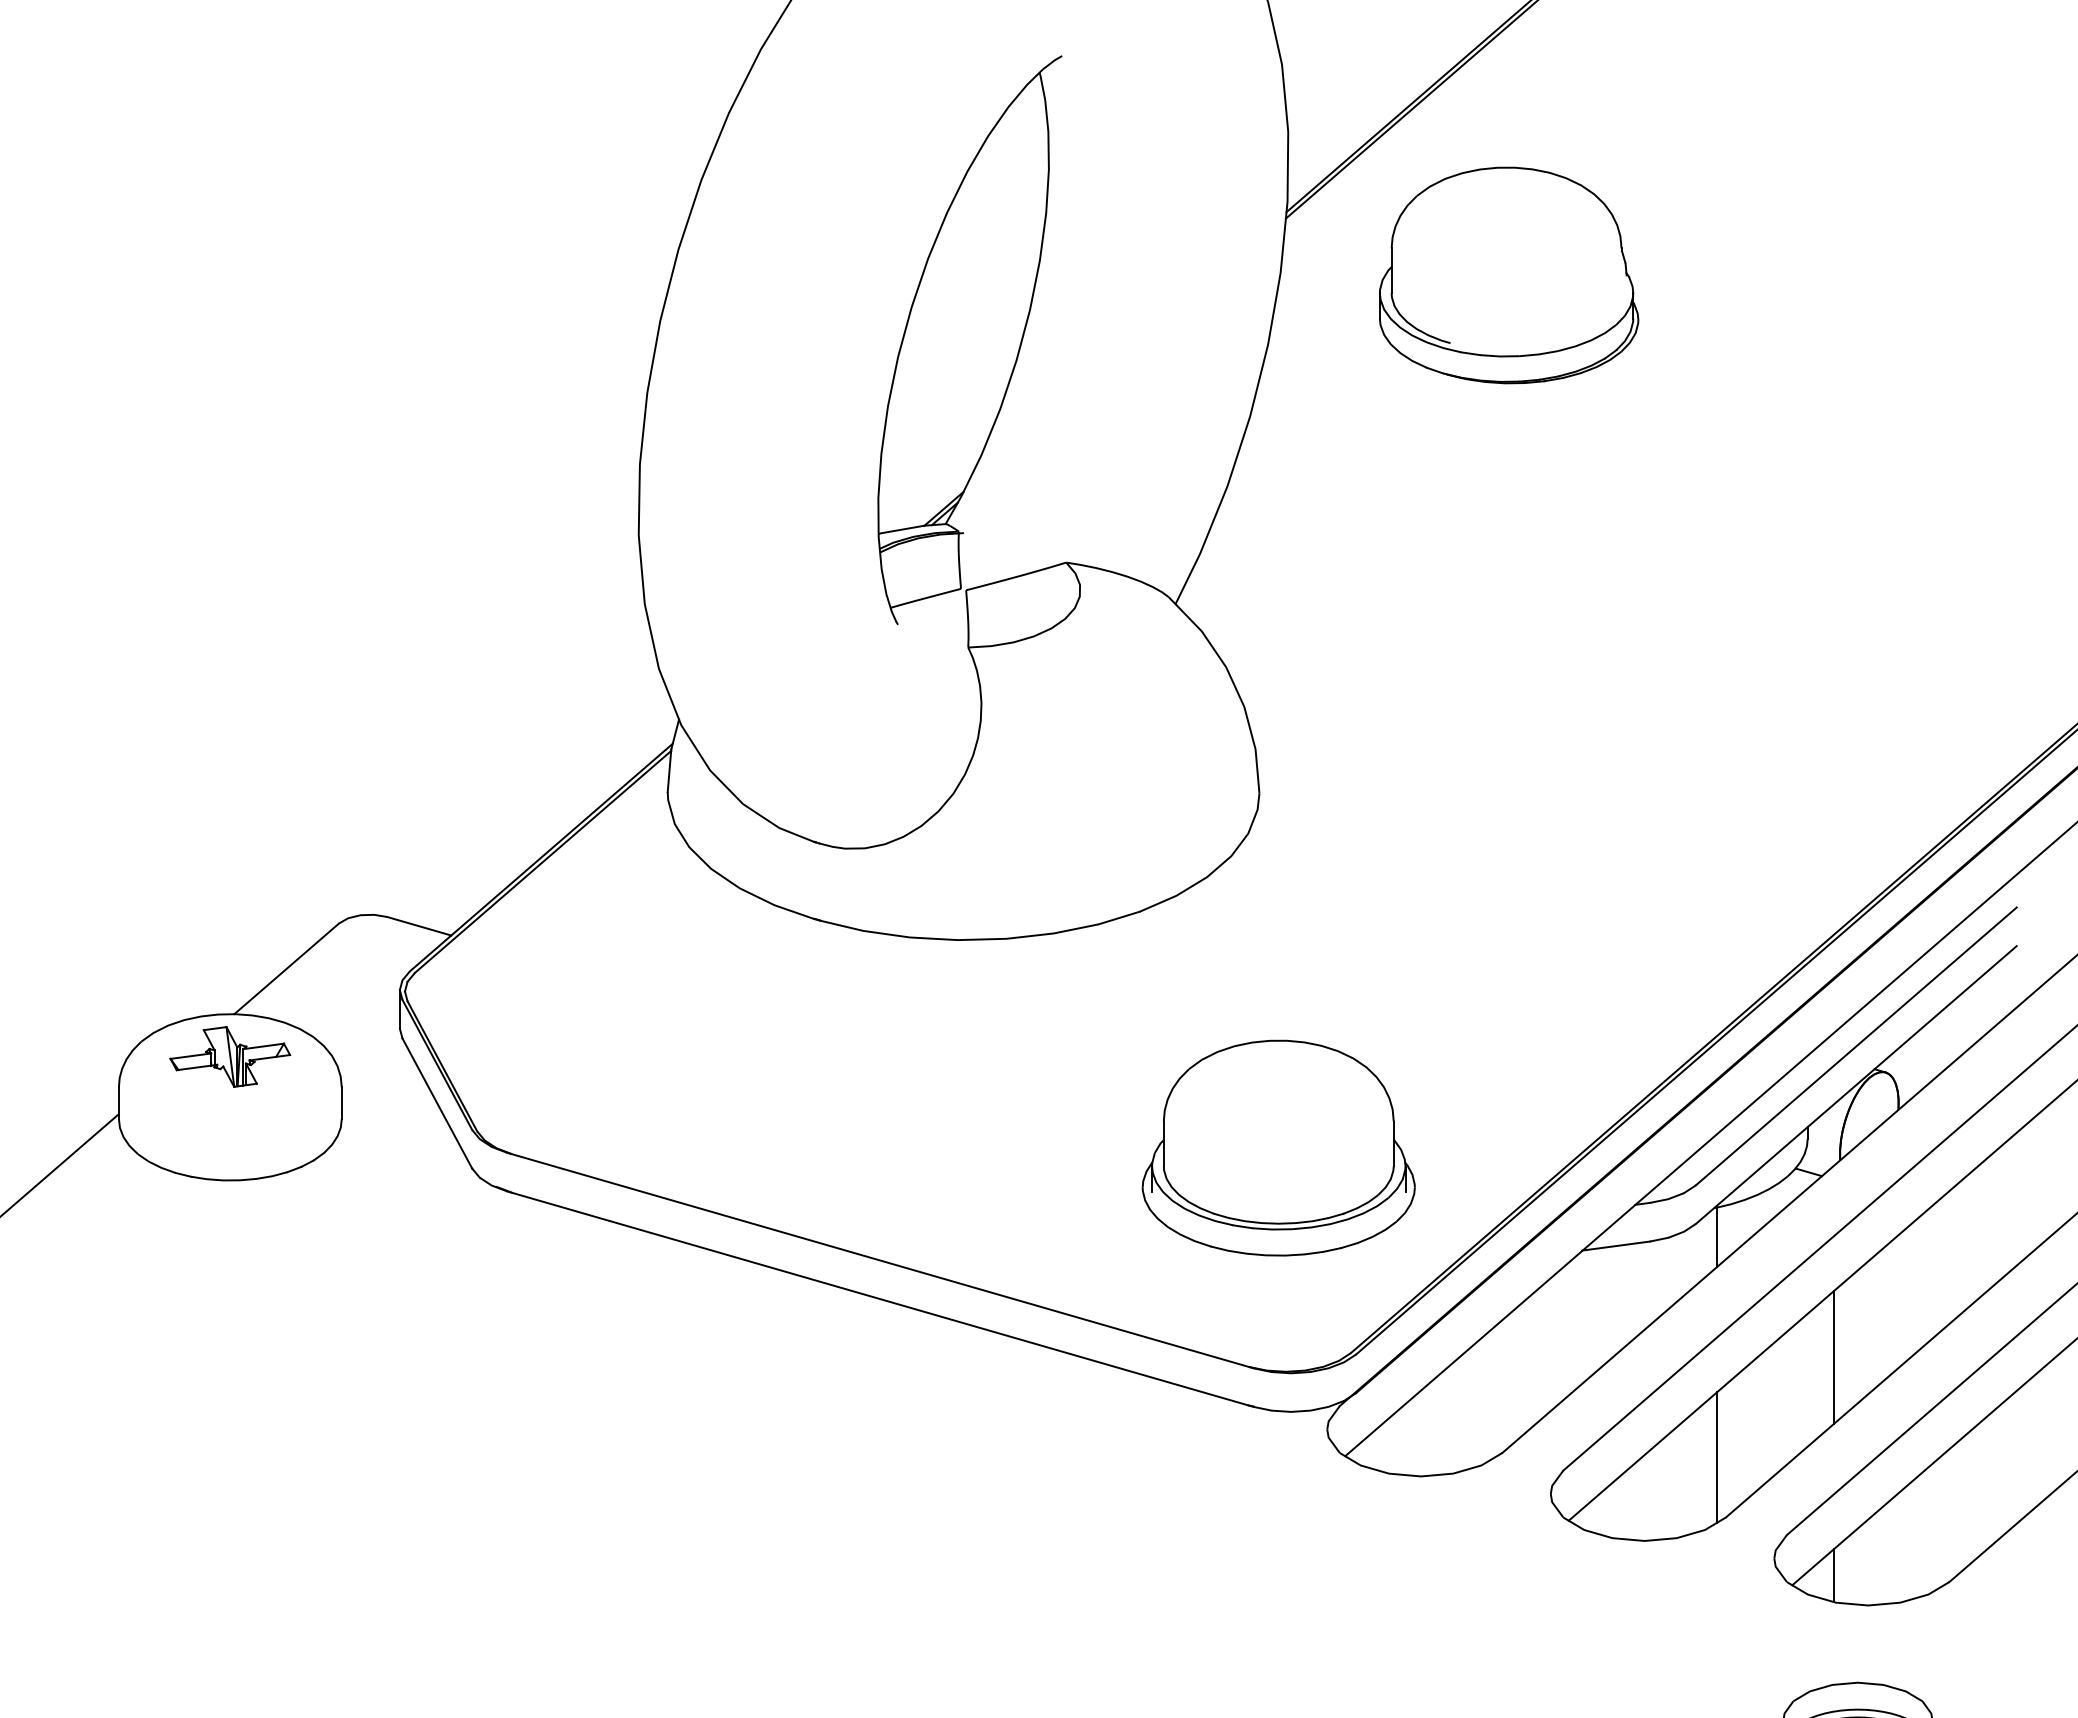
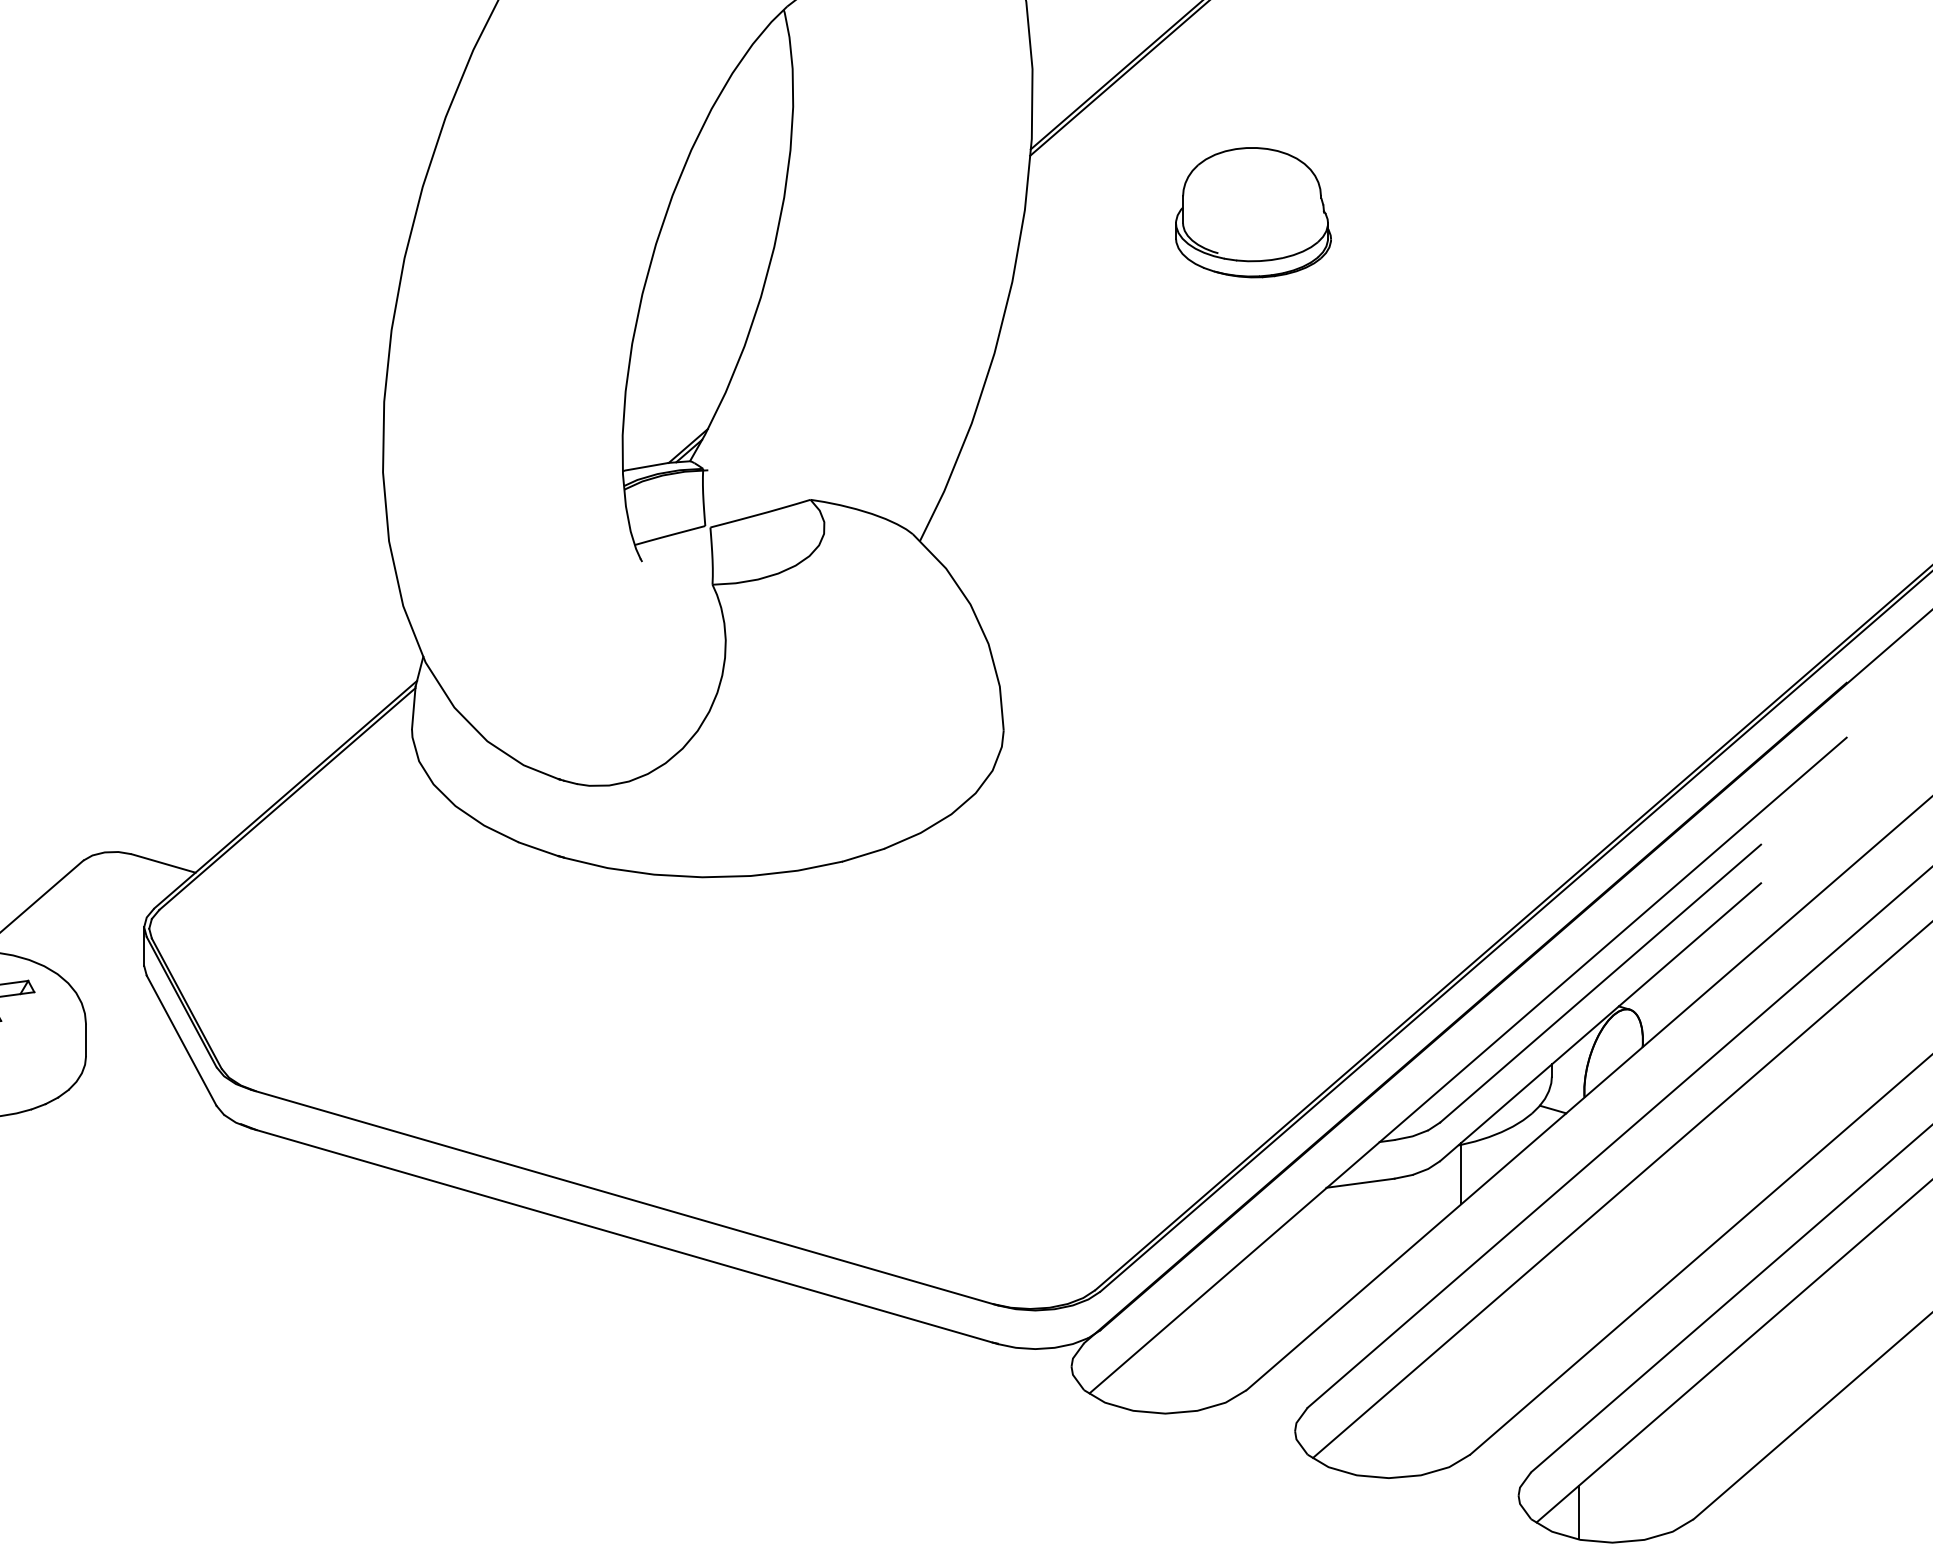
part: (1509, 275) -> (1253, 212), size x0.6
part: (1278, 1147) -> (1022, 1084), removed
line: (1834, 1356) -> (1578, 1293), removed
line: (1717, 1457) -> (1461, 1394), removed

